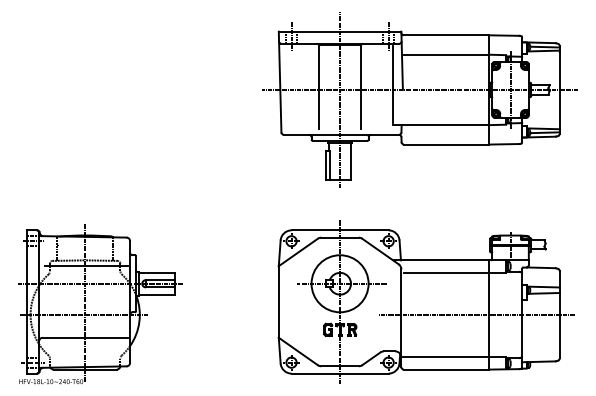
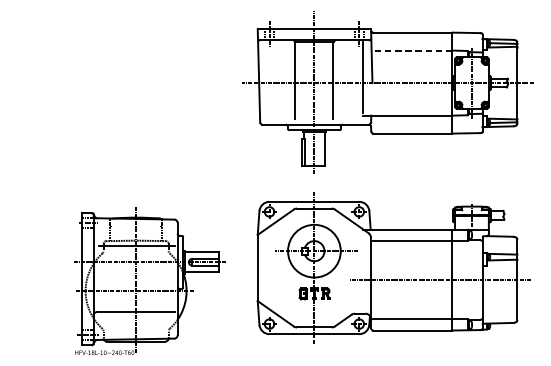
line: (446, 54) -> (412, 50), solid -> dashed
part: (425, 301) -> (393, 267), moved
part: (100, 304) -> (150, 281), moved

